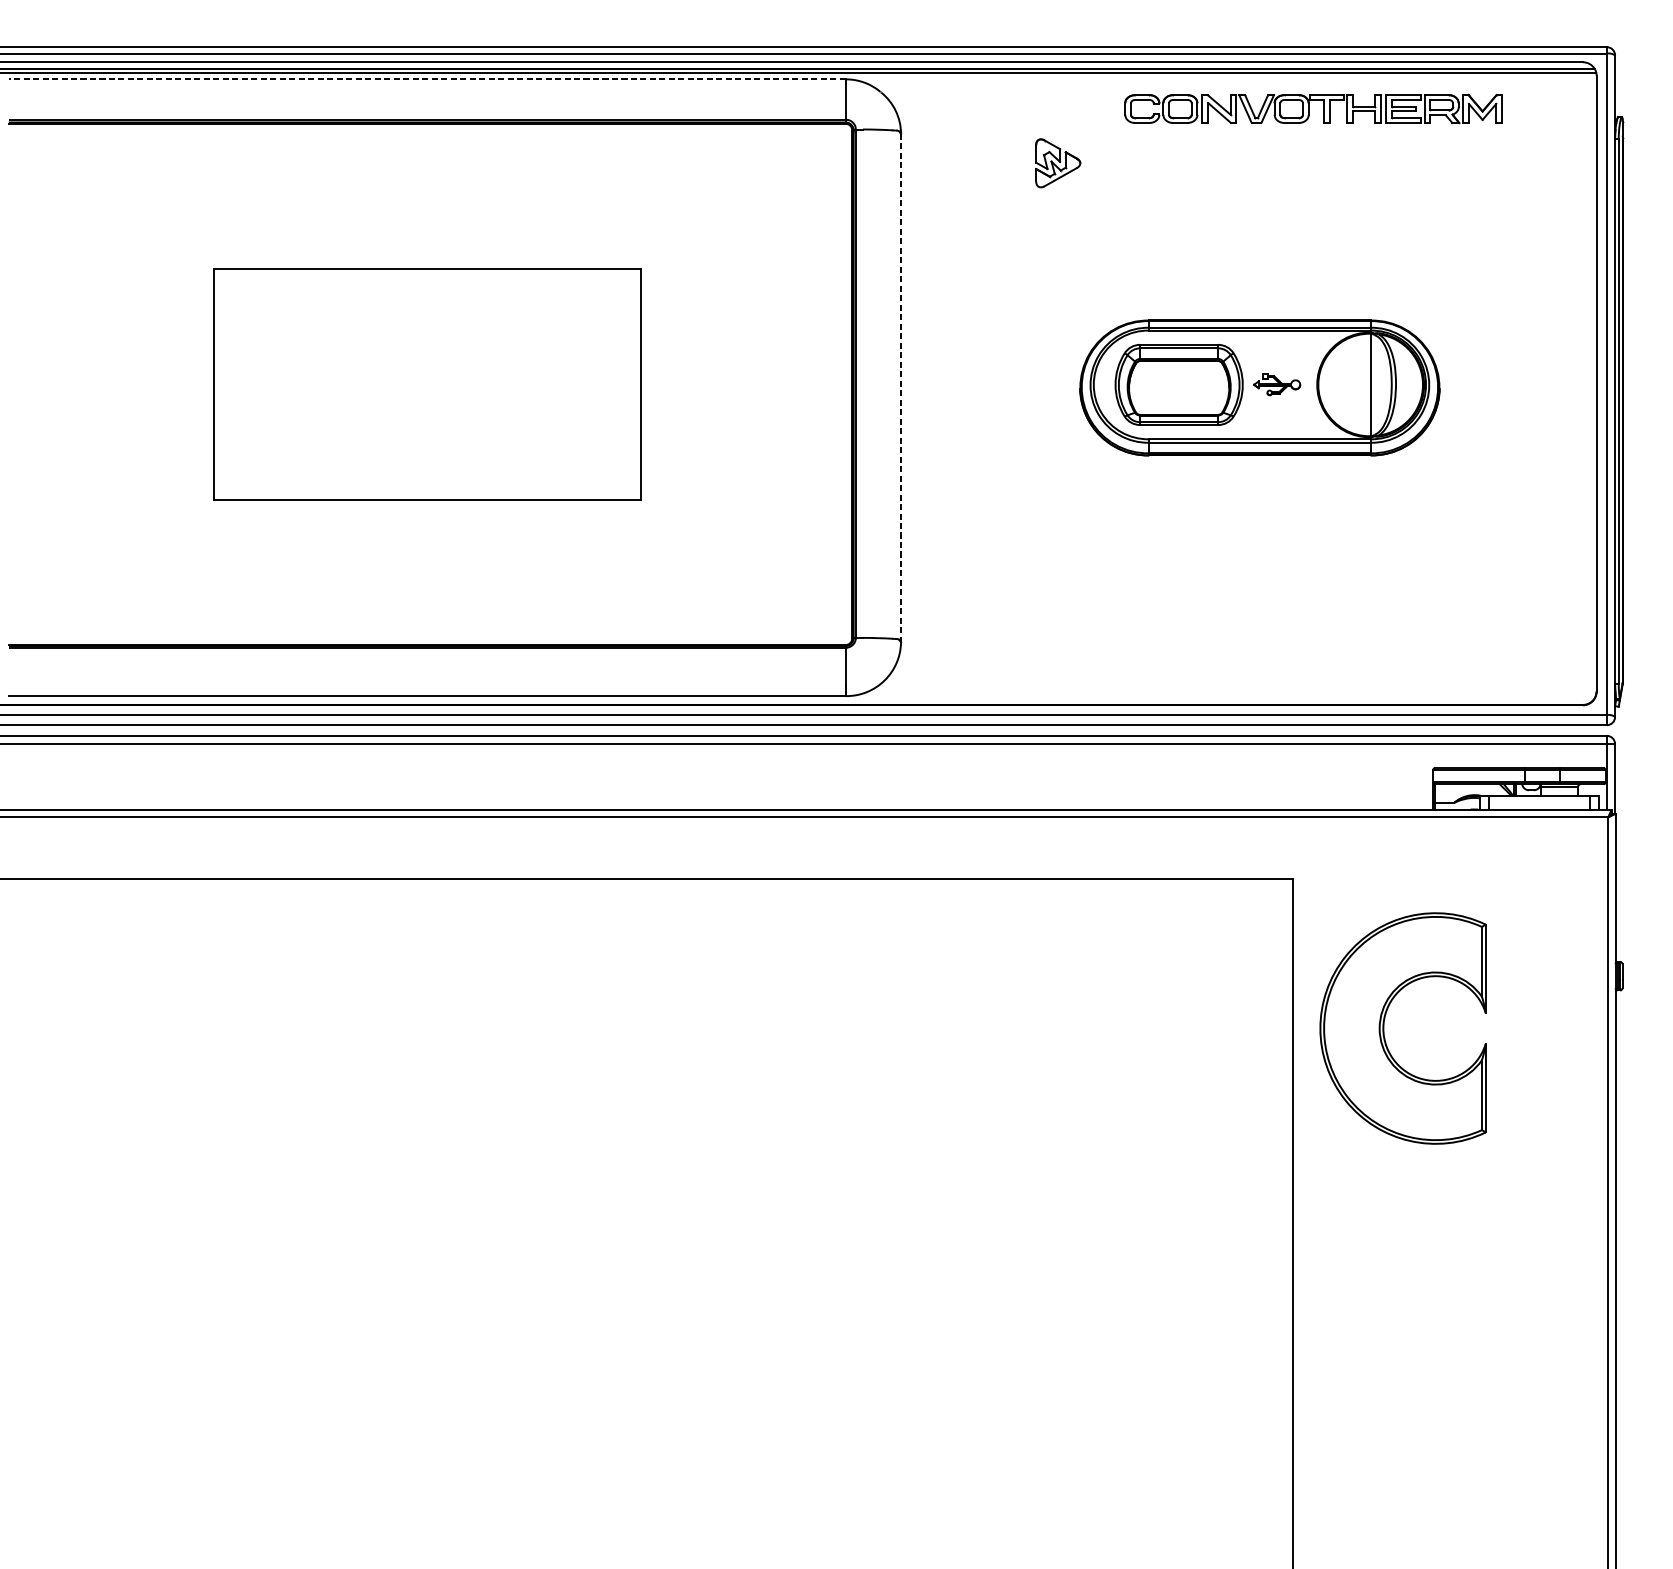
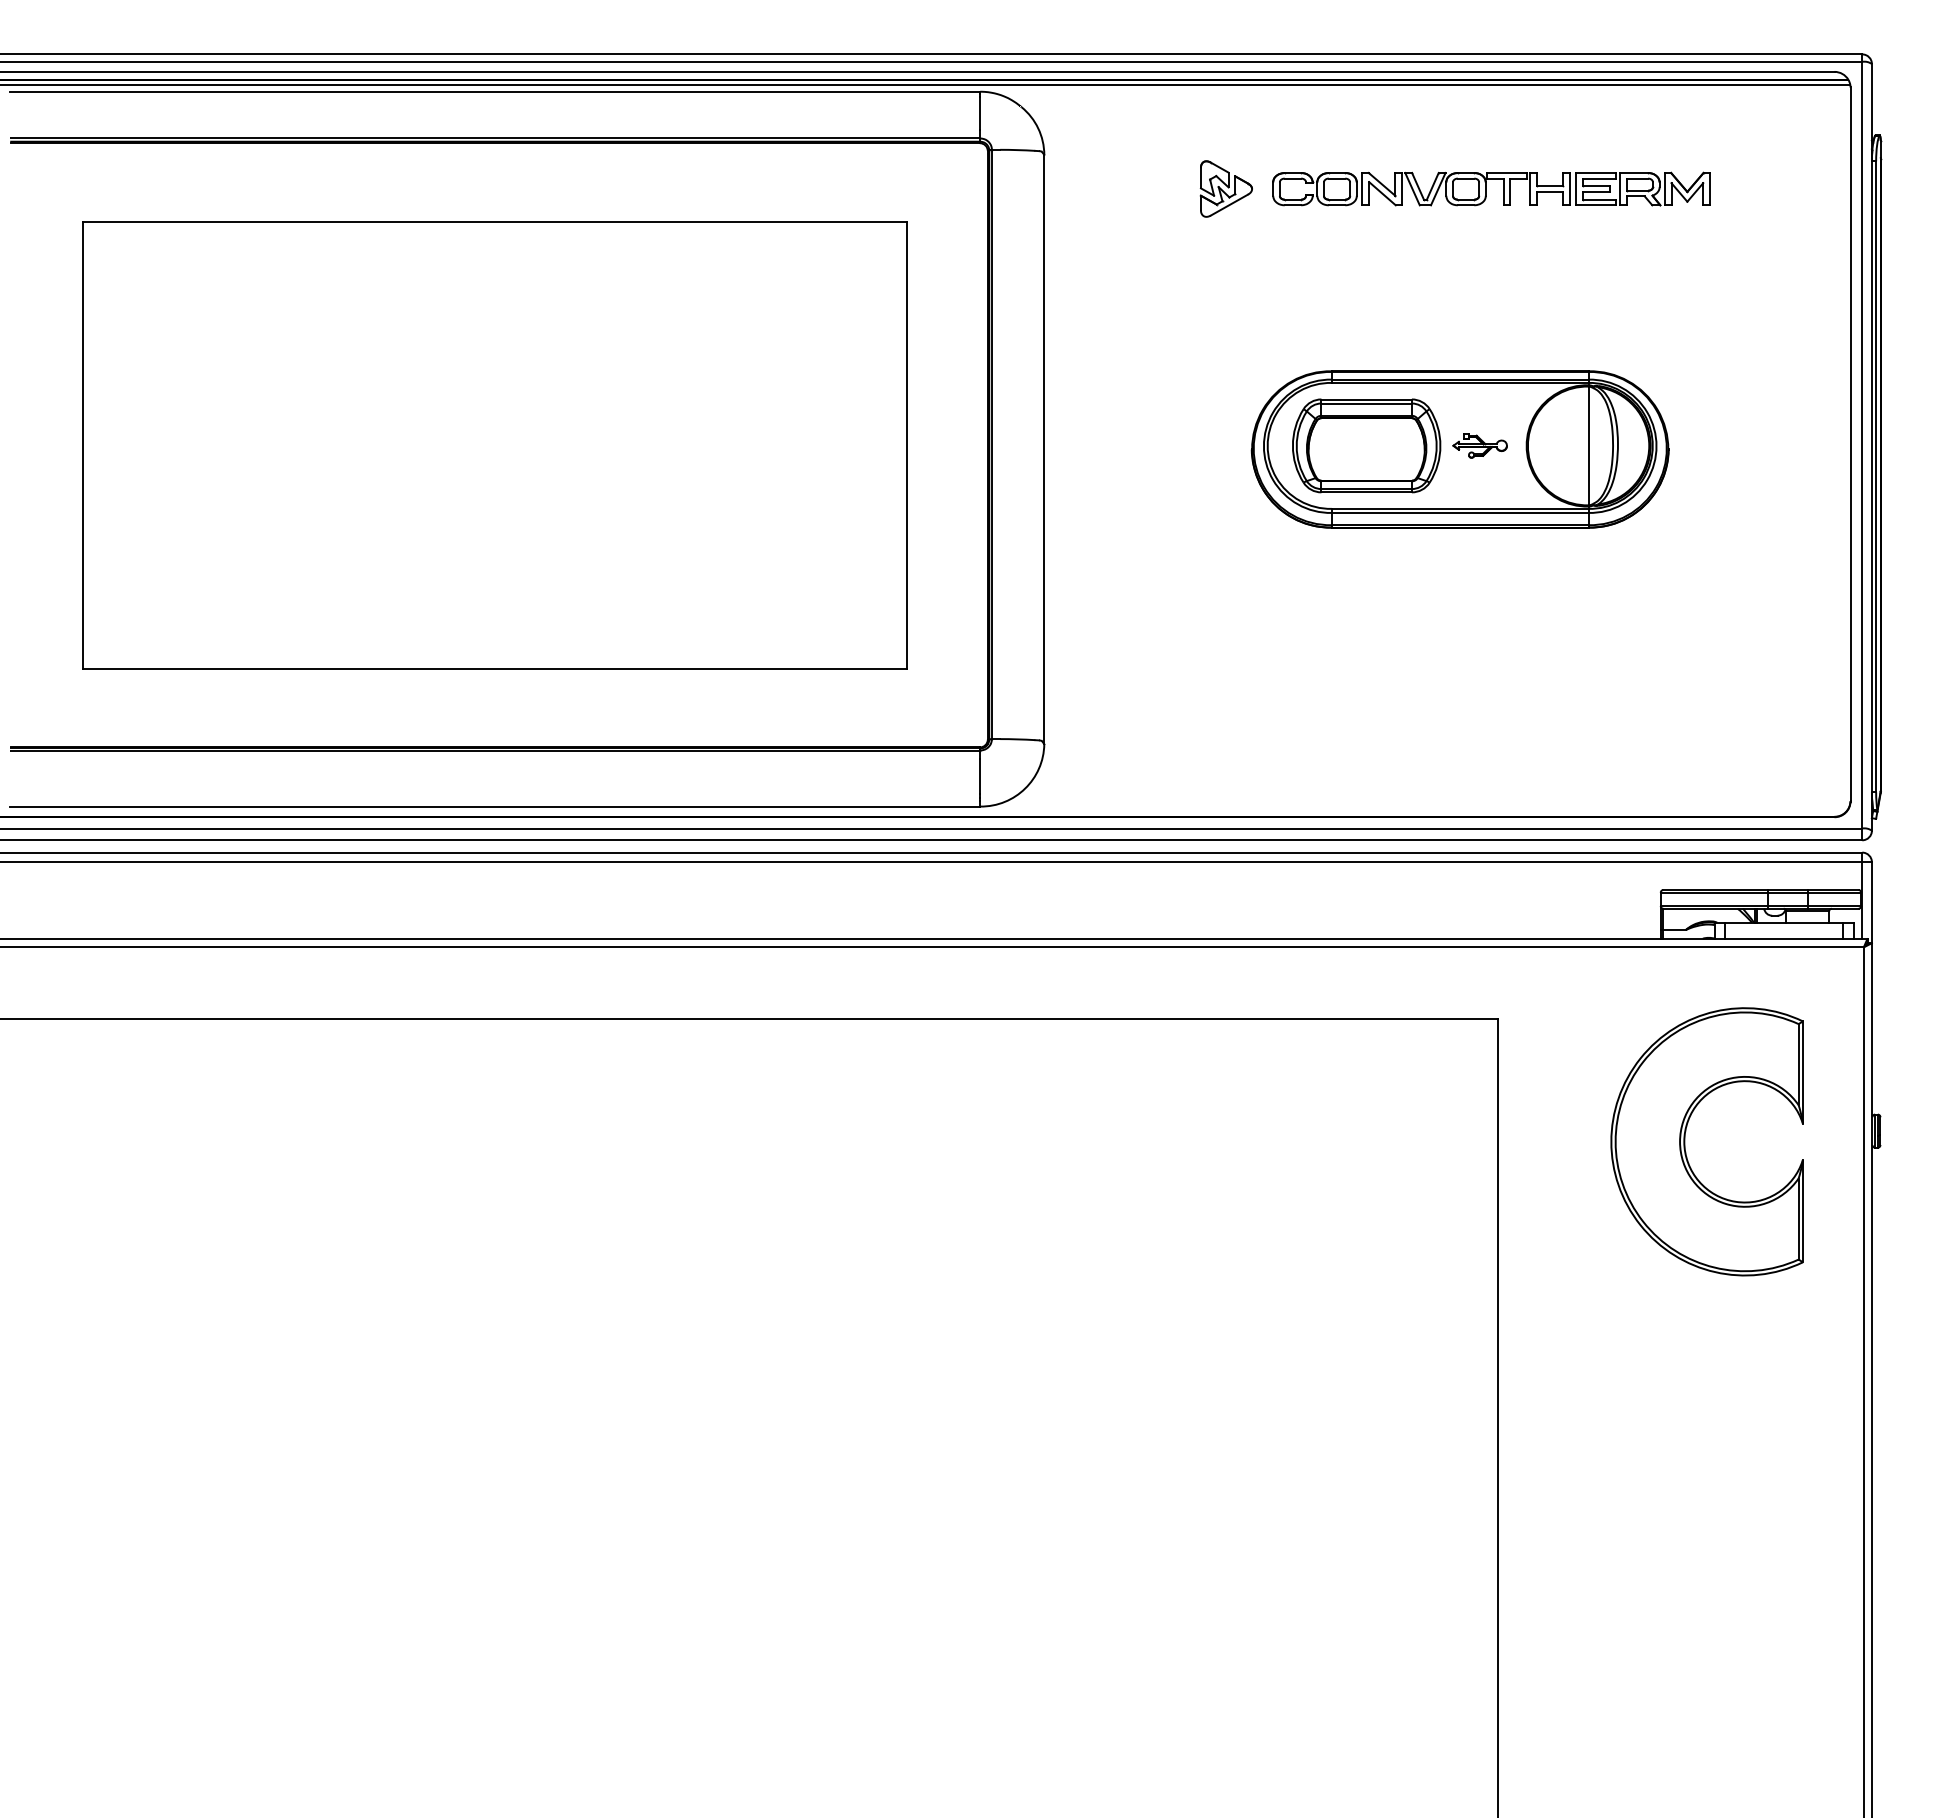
line: (426, 79) -> (494, 91), dashed -> solid
part: (1313, 108) -> (1491, 188), moved
part: (426, 384) -> (494, 445), size x1.67
line: (901, 388) -> (1044, 449), dashed -> solid
part: (1384, 1028) -> (1685, 1141), moved

